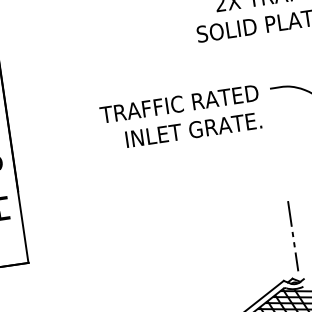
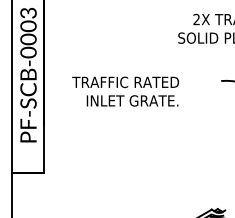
text: (181, 117) -> (125, 91), moved
line: (293, 235) -> (222, 180), removed

